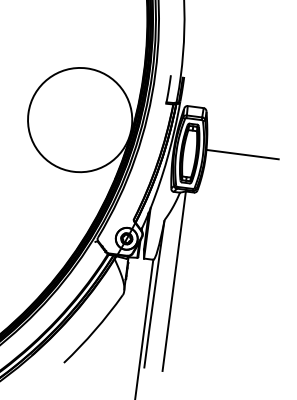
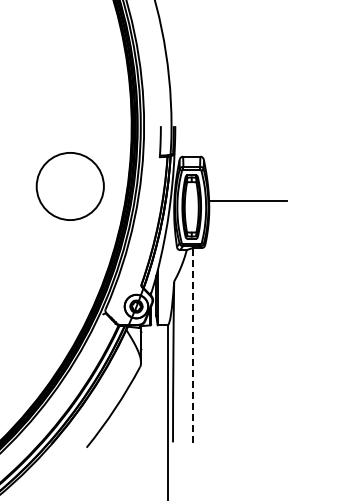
circle: (80, 120) -> (70, 186), size x0.6
line: (173, 280) -> (192, 344), solid -> dashed

